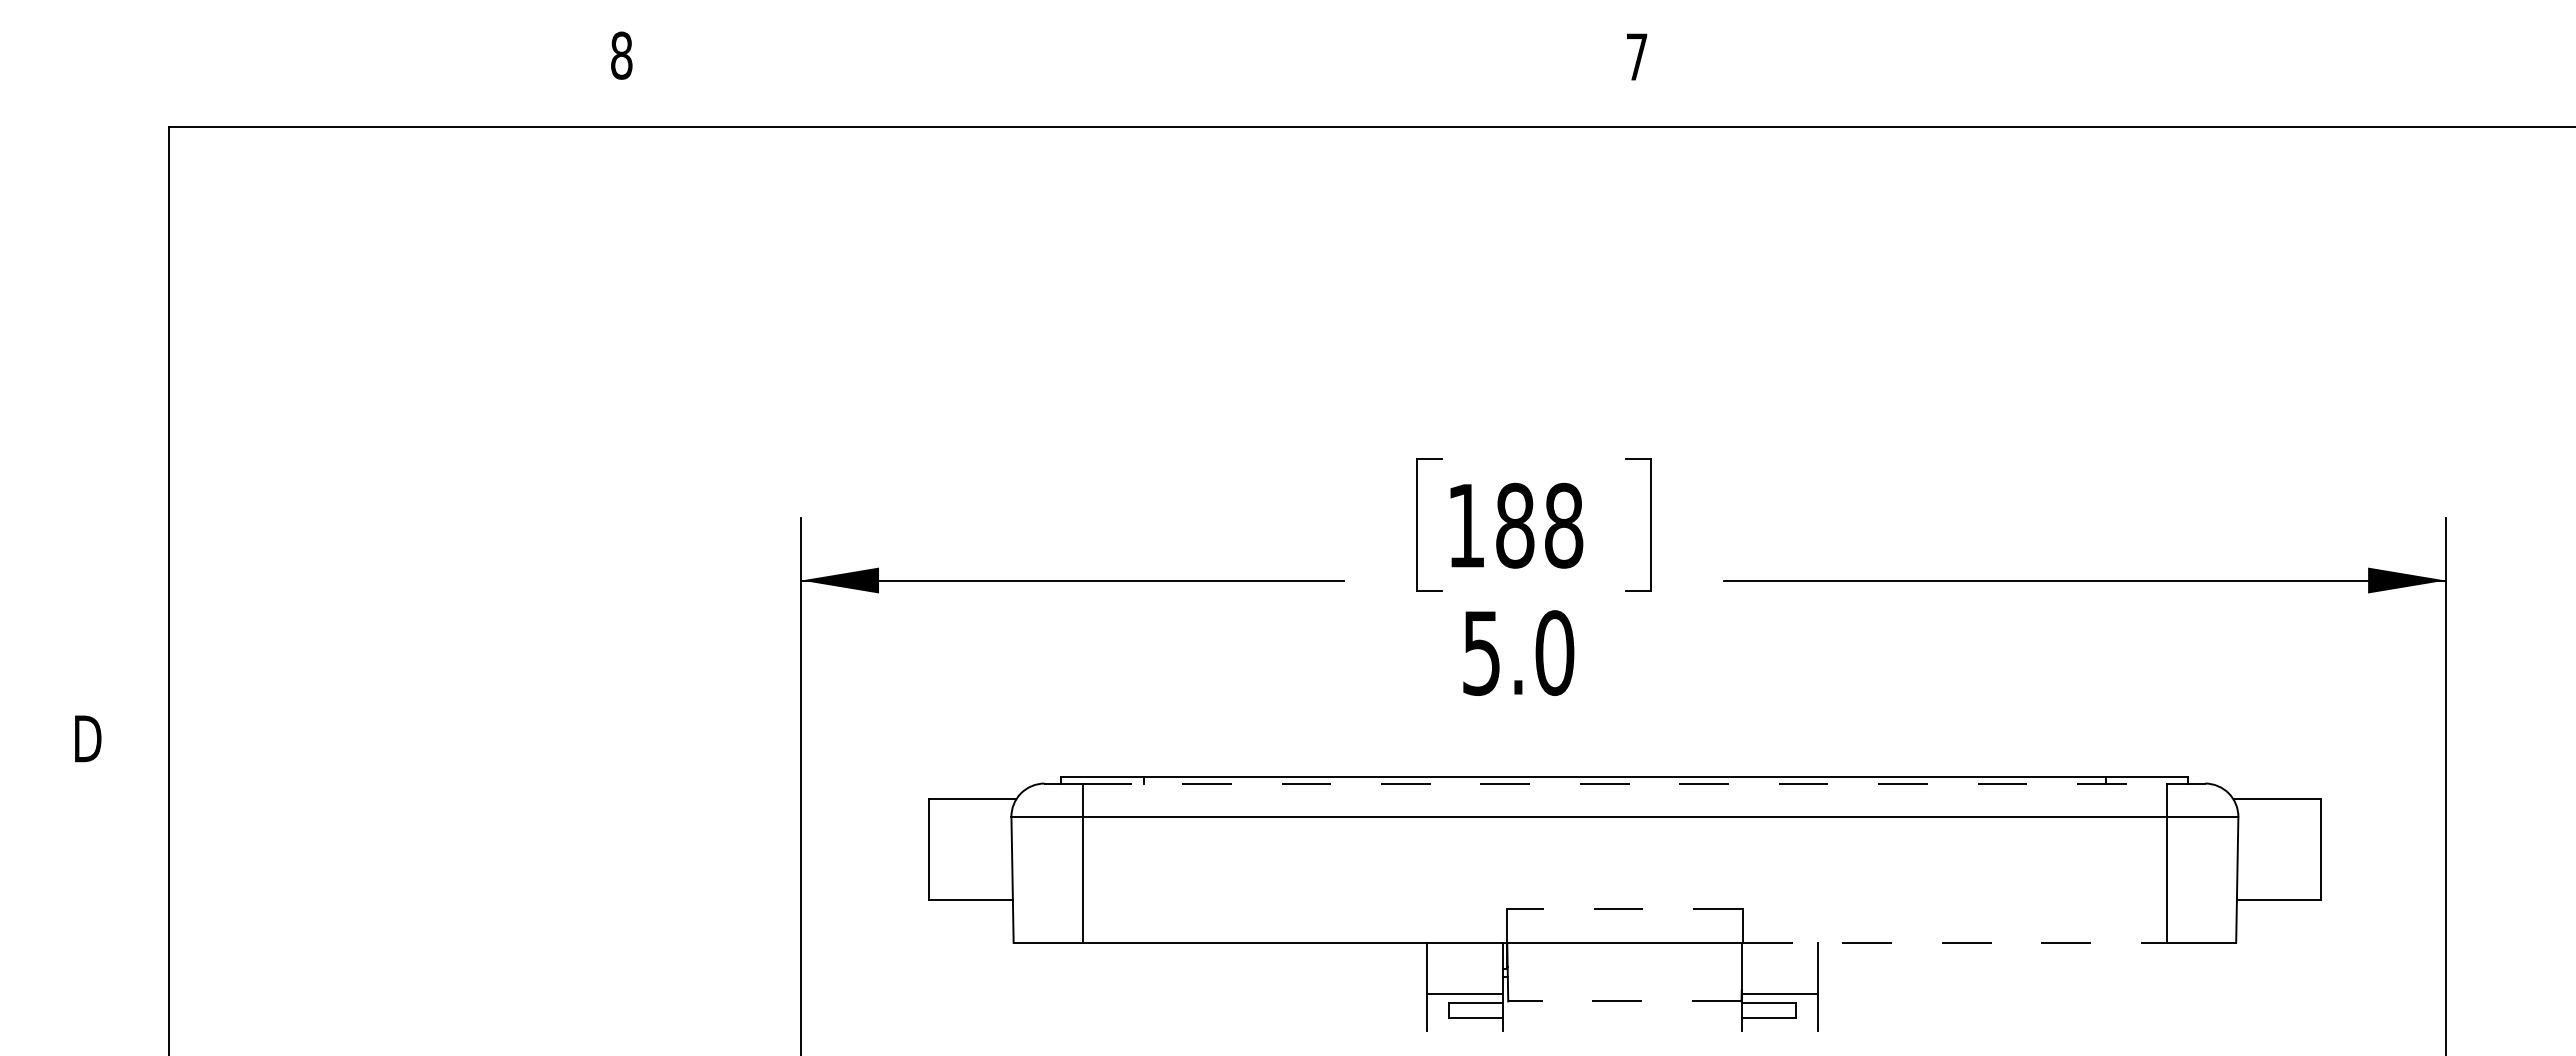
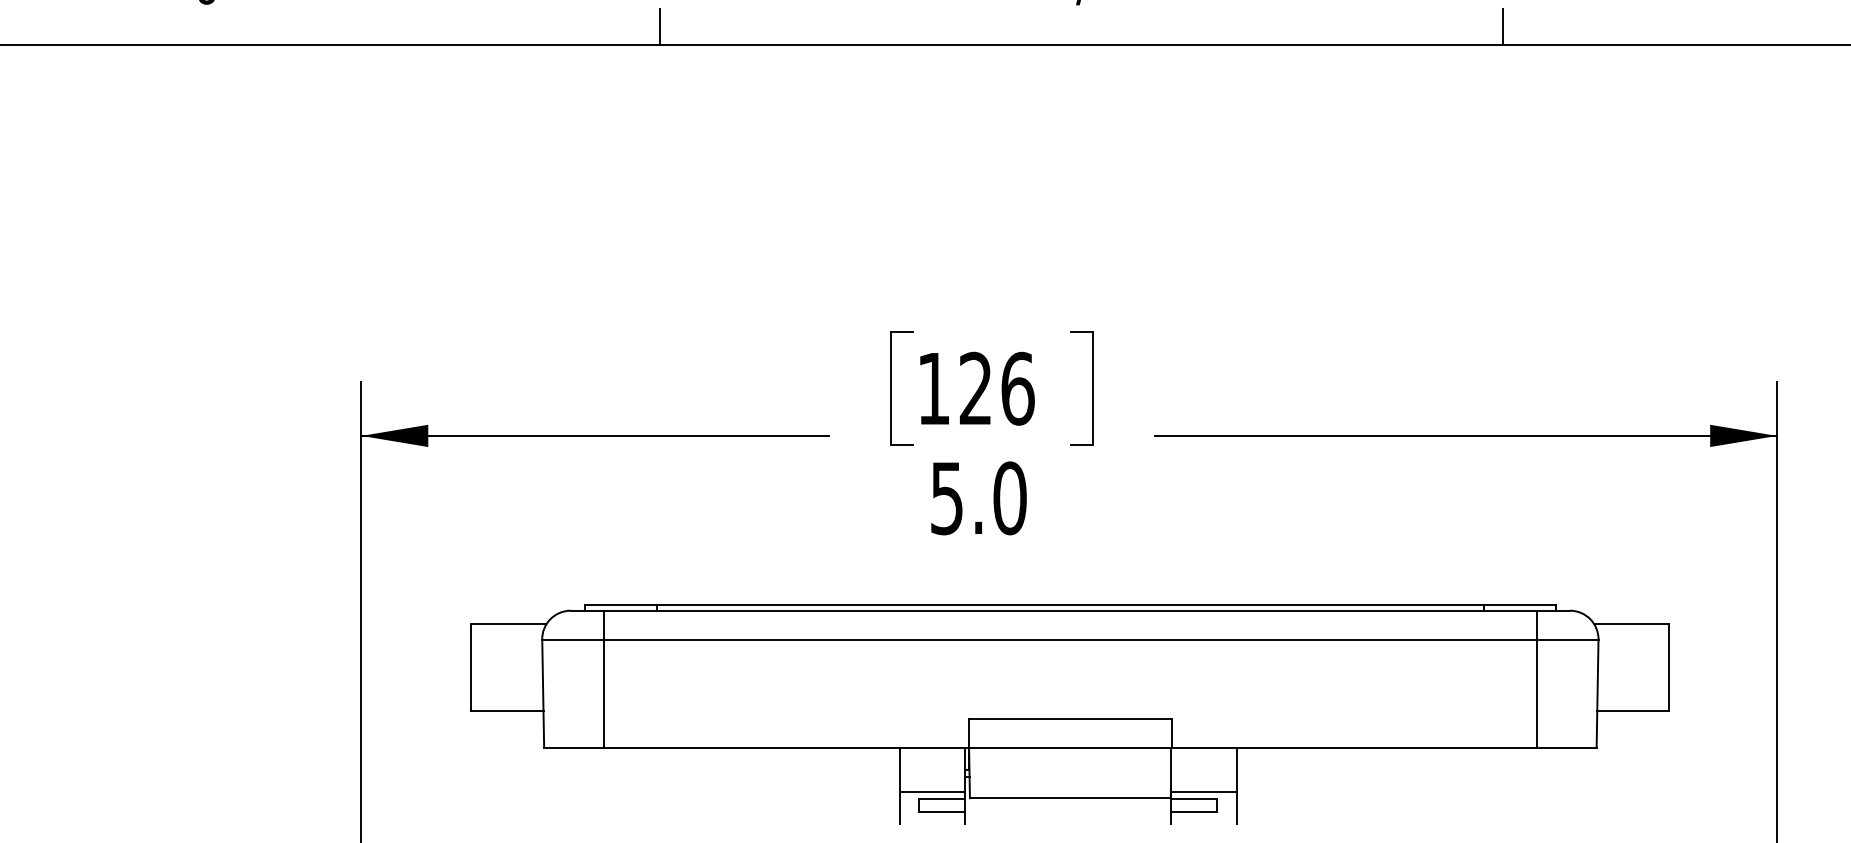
line: (1147, 105) -> (659, 26), added
line: (2126, 105) -> (1502, 26), added
text: (1539, 525) -> (996, 388), 188 -> 126
line: (1625, 783) -> (1070, 610), dashed -> solid
line: (1624, 908) -> (1070, 718), dashed -> solid
line: (1955, 942) -> (1354, 747), dashed -> solid
line: (1624, 1001) -> (1070, 798), dashed -> solid

